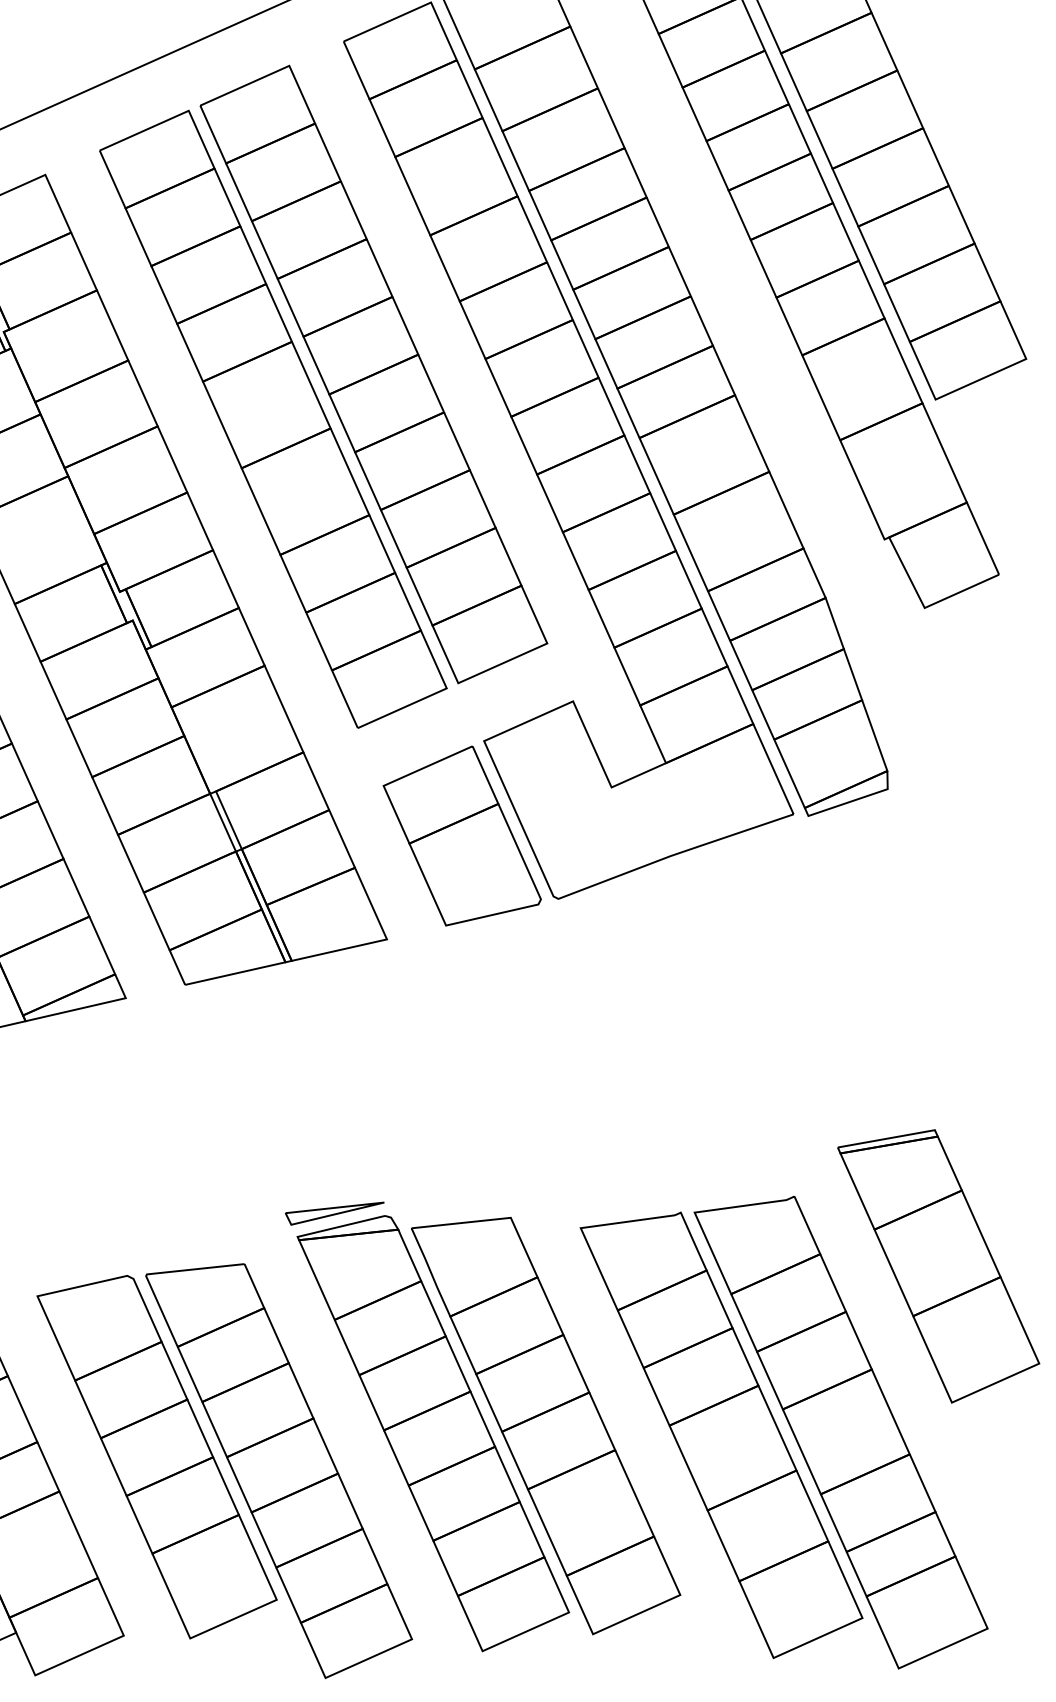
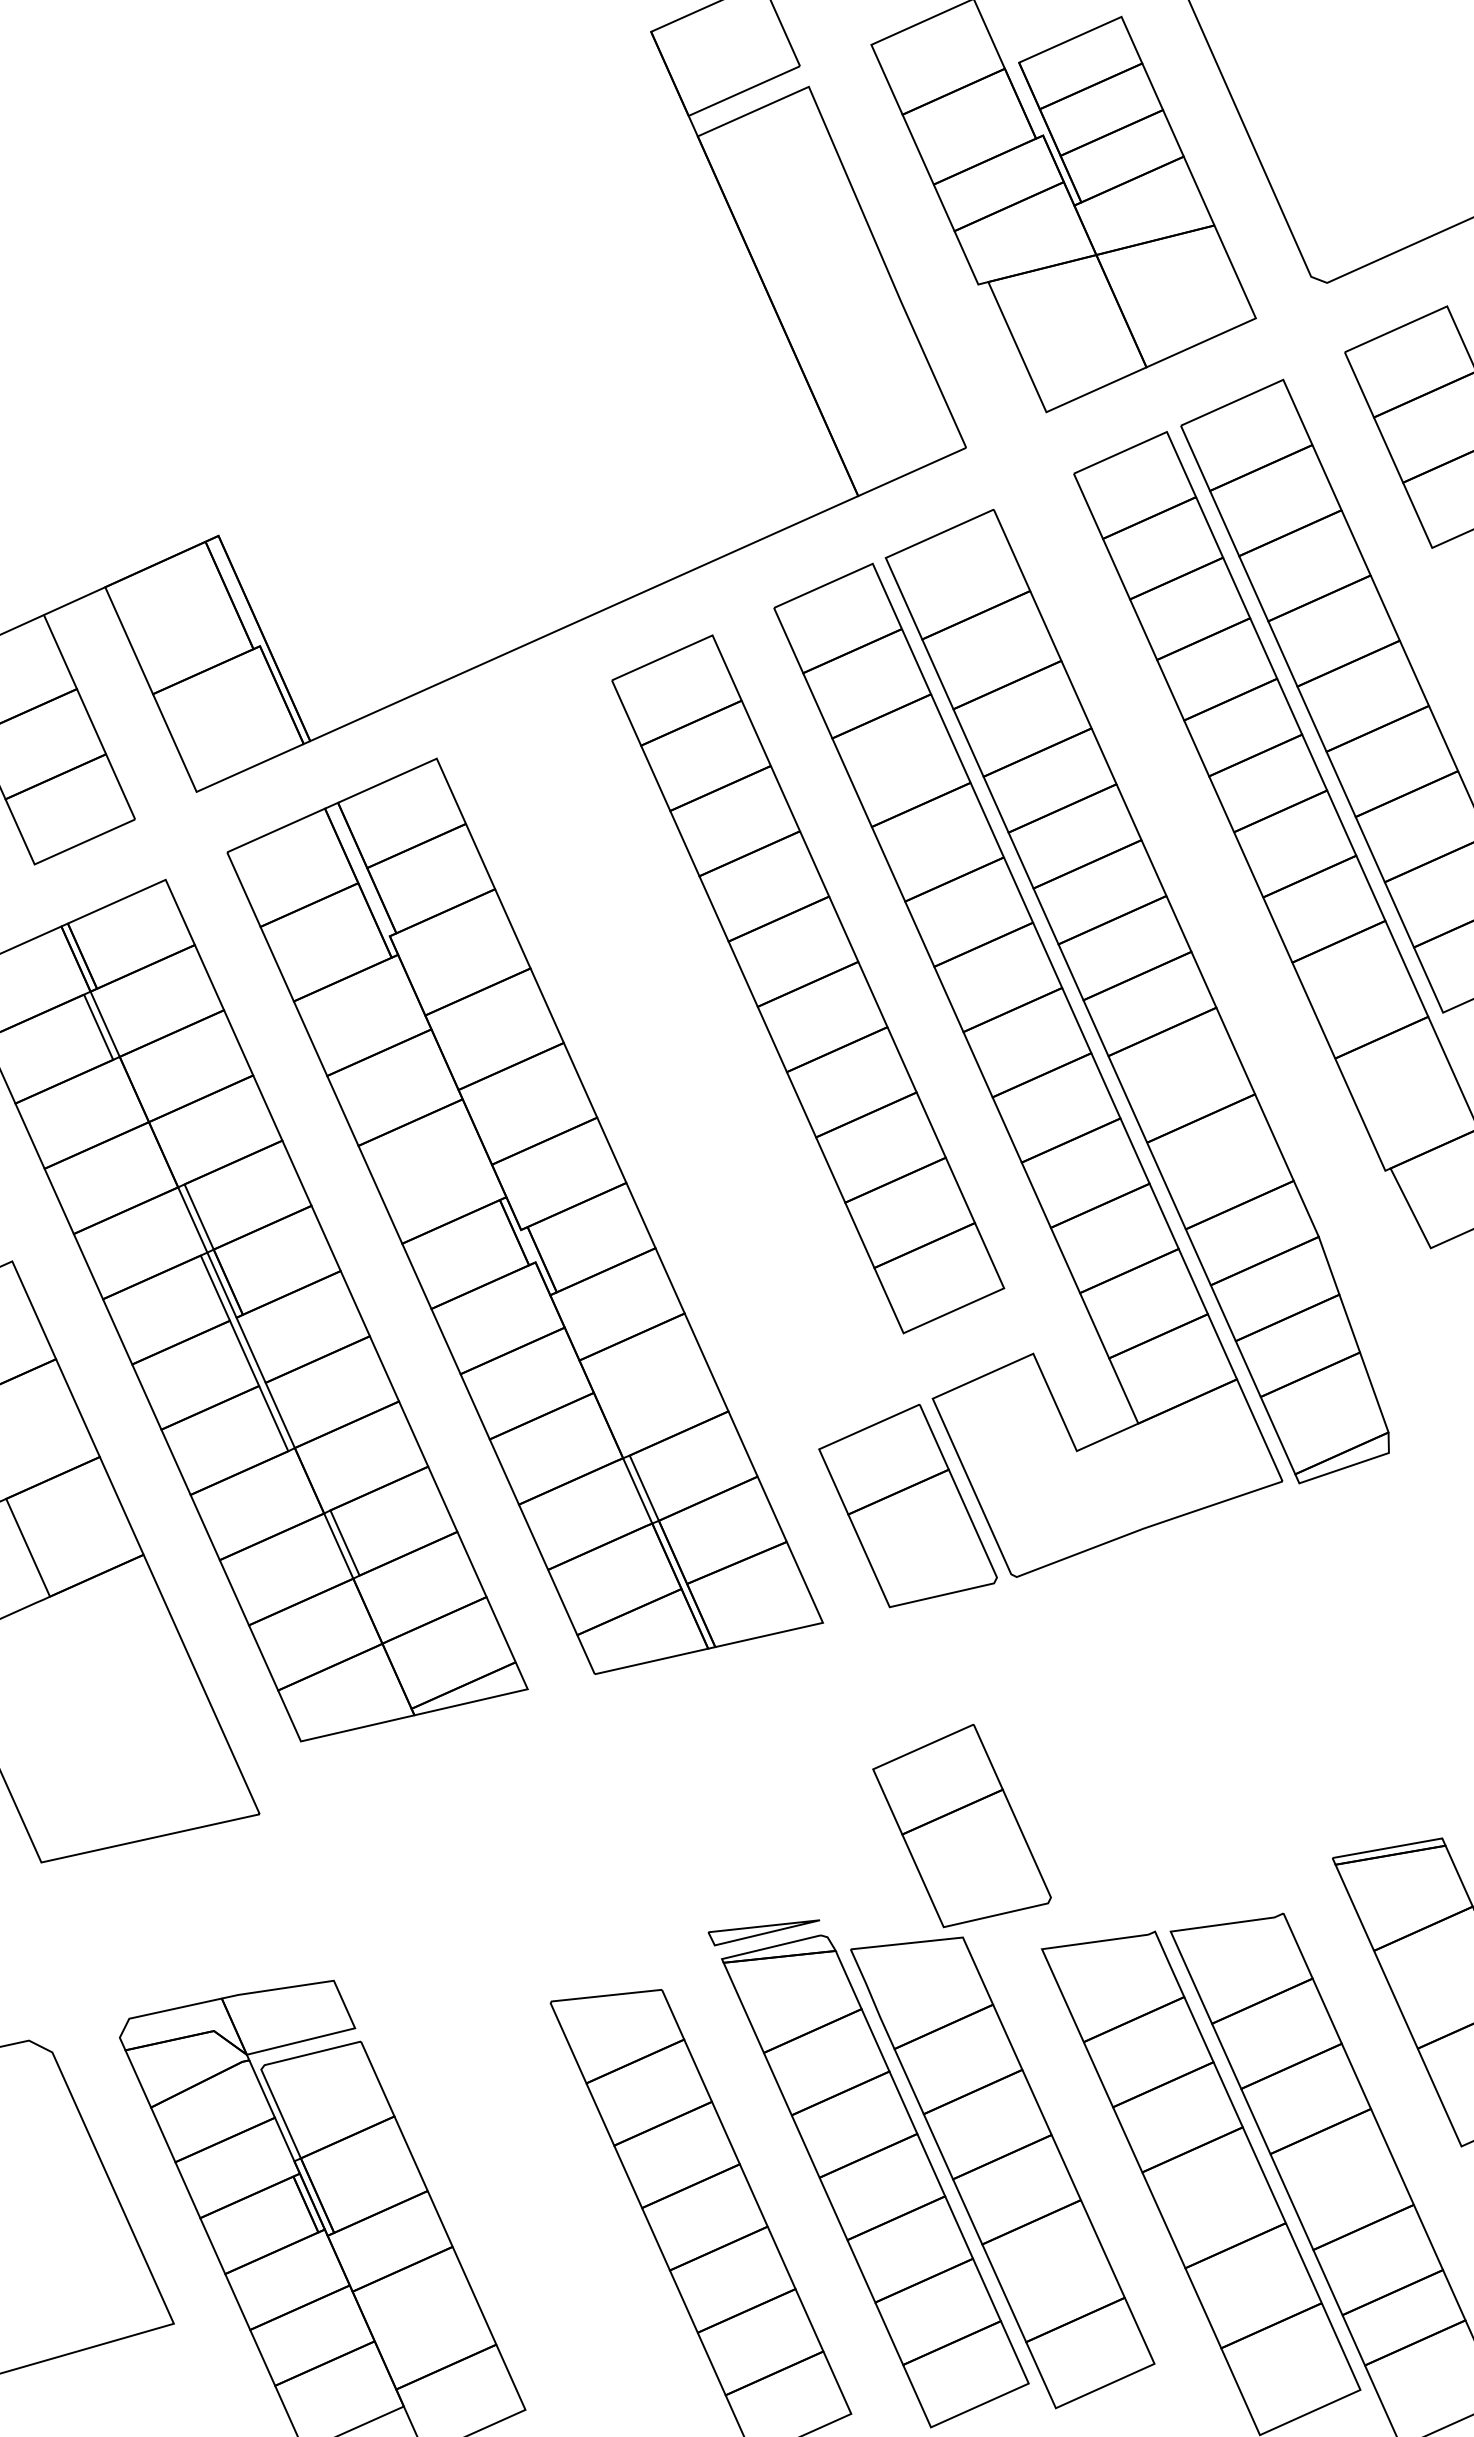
part: (273, 418) -> (694, 1034), removed
part: (509, 1118) -> (961, 1825), added
part: (156, 1456) -> (562, 2207), removed

